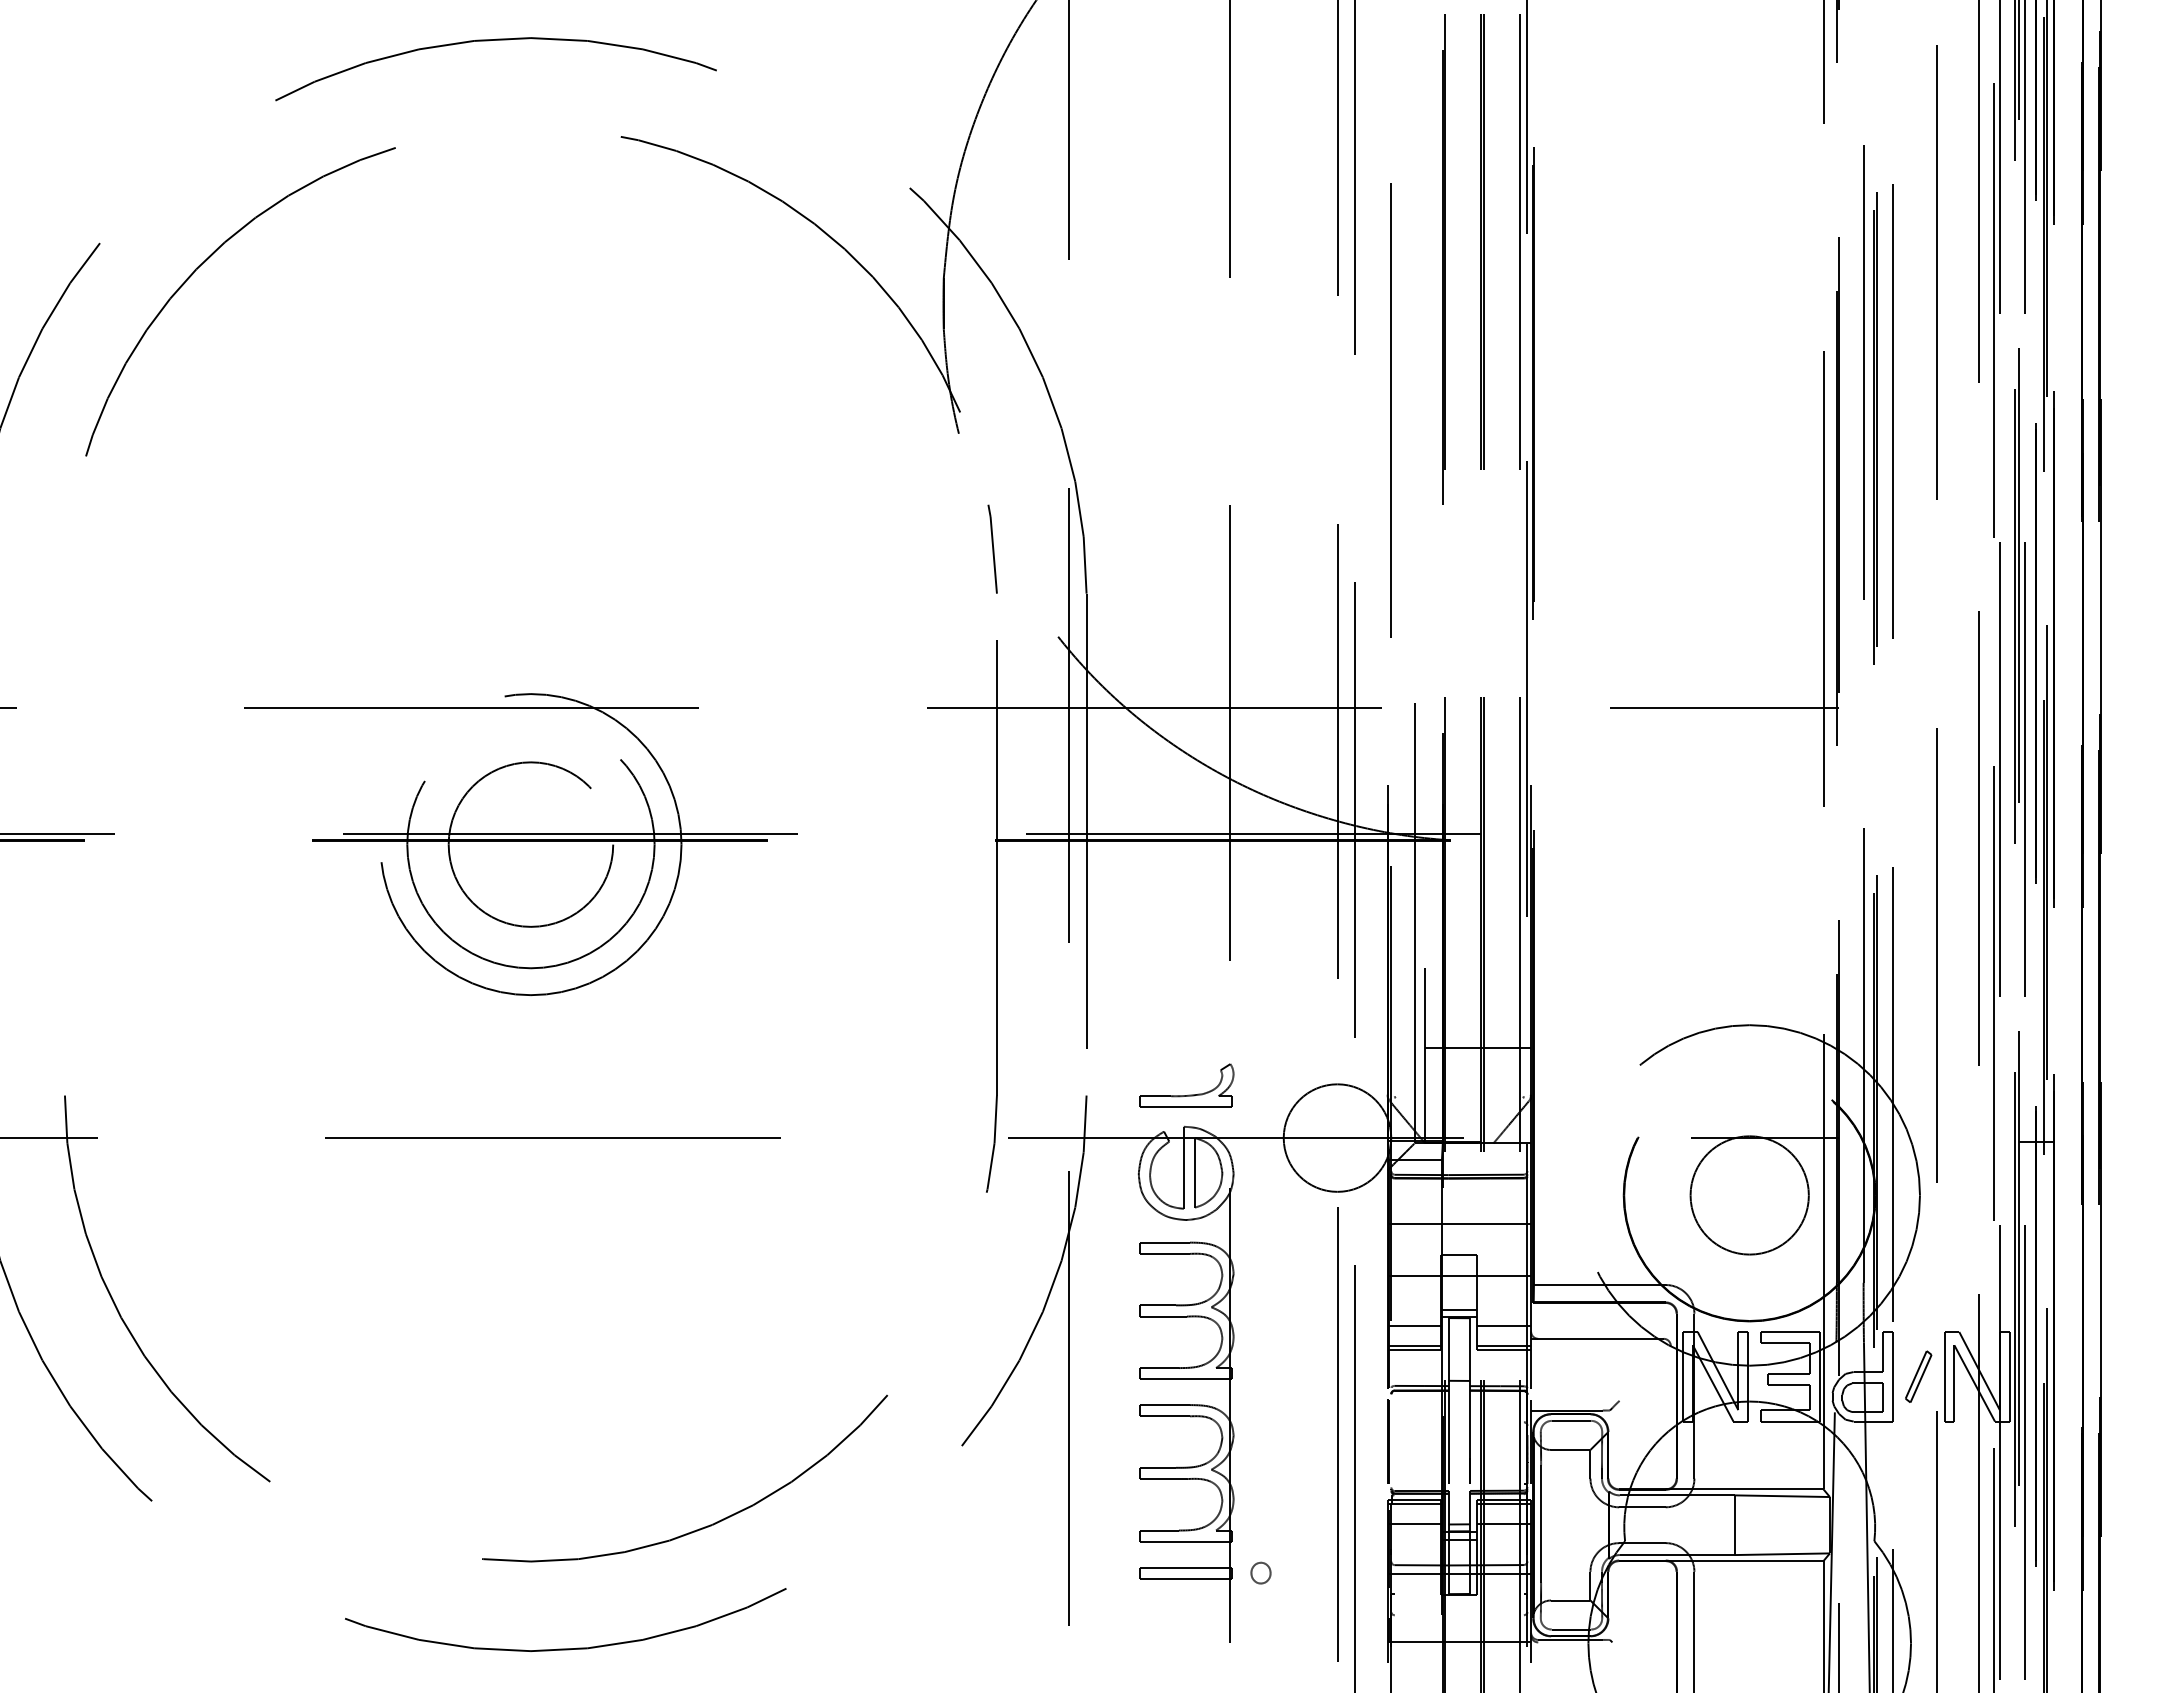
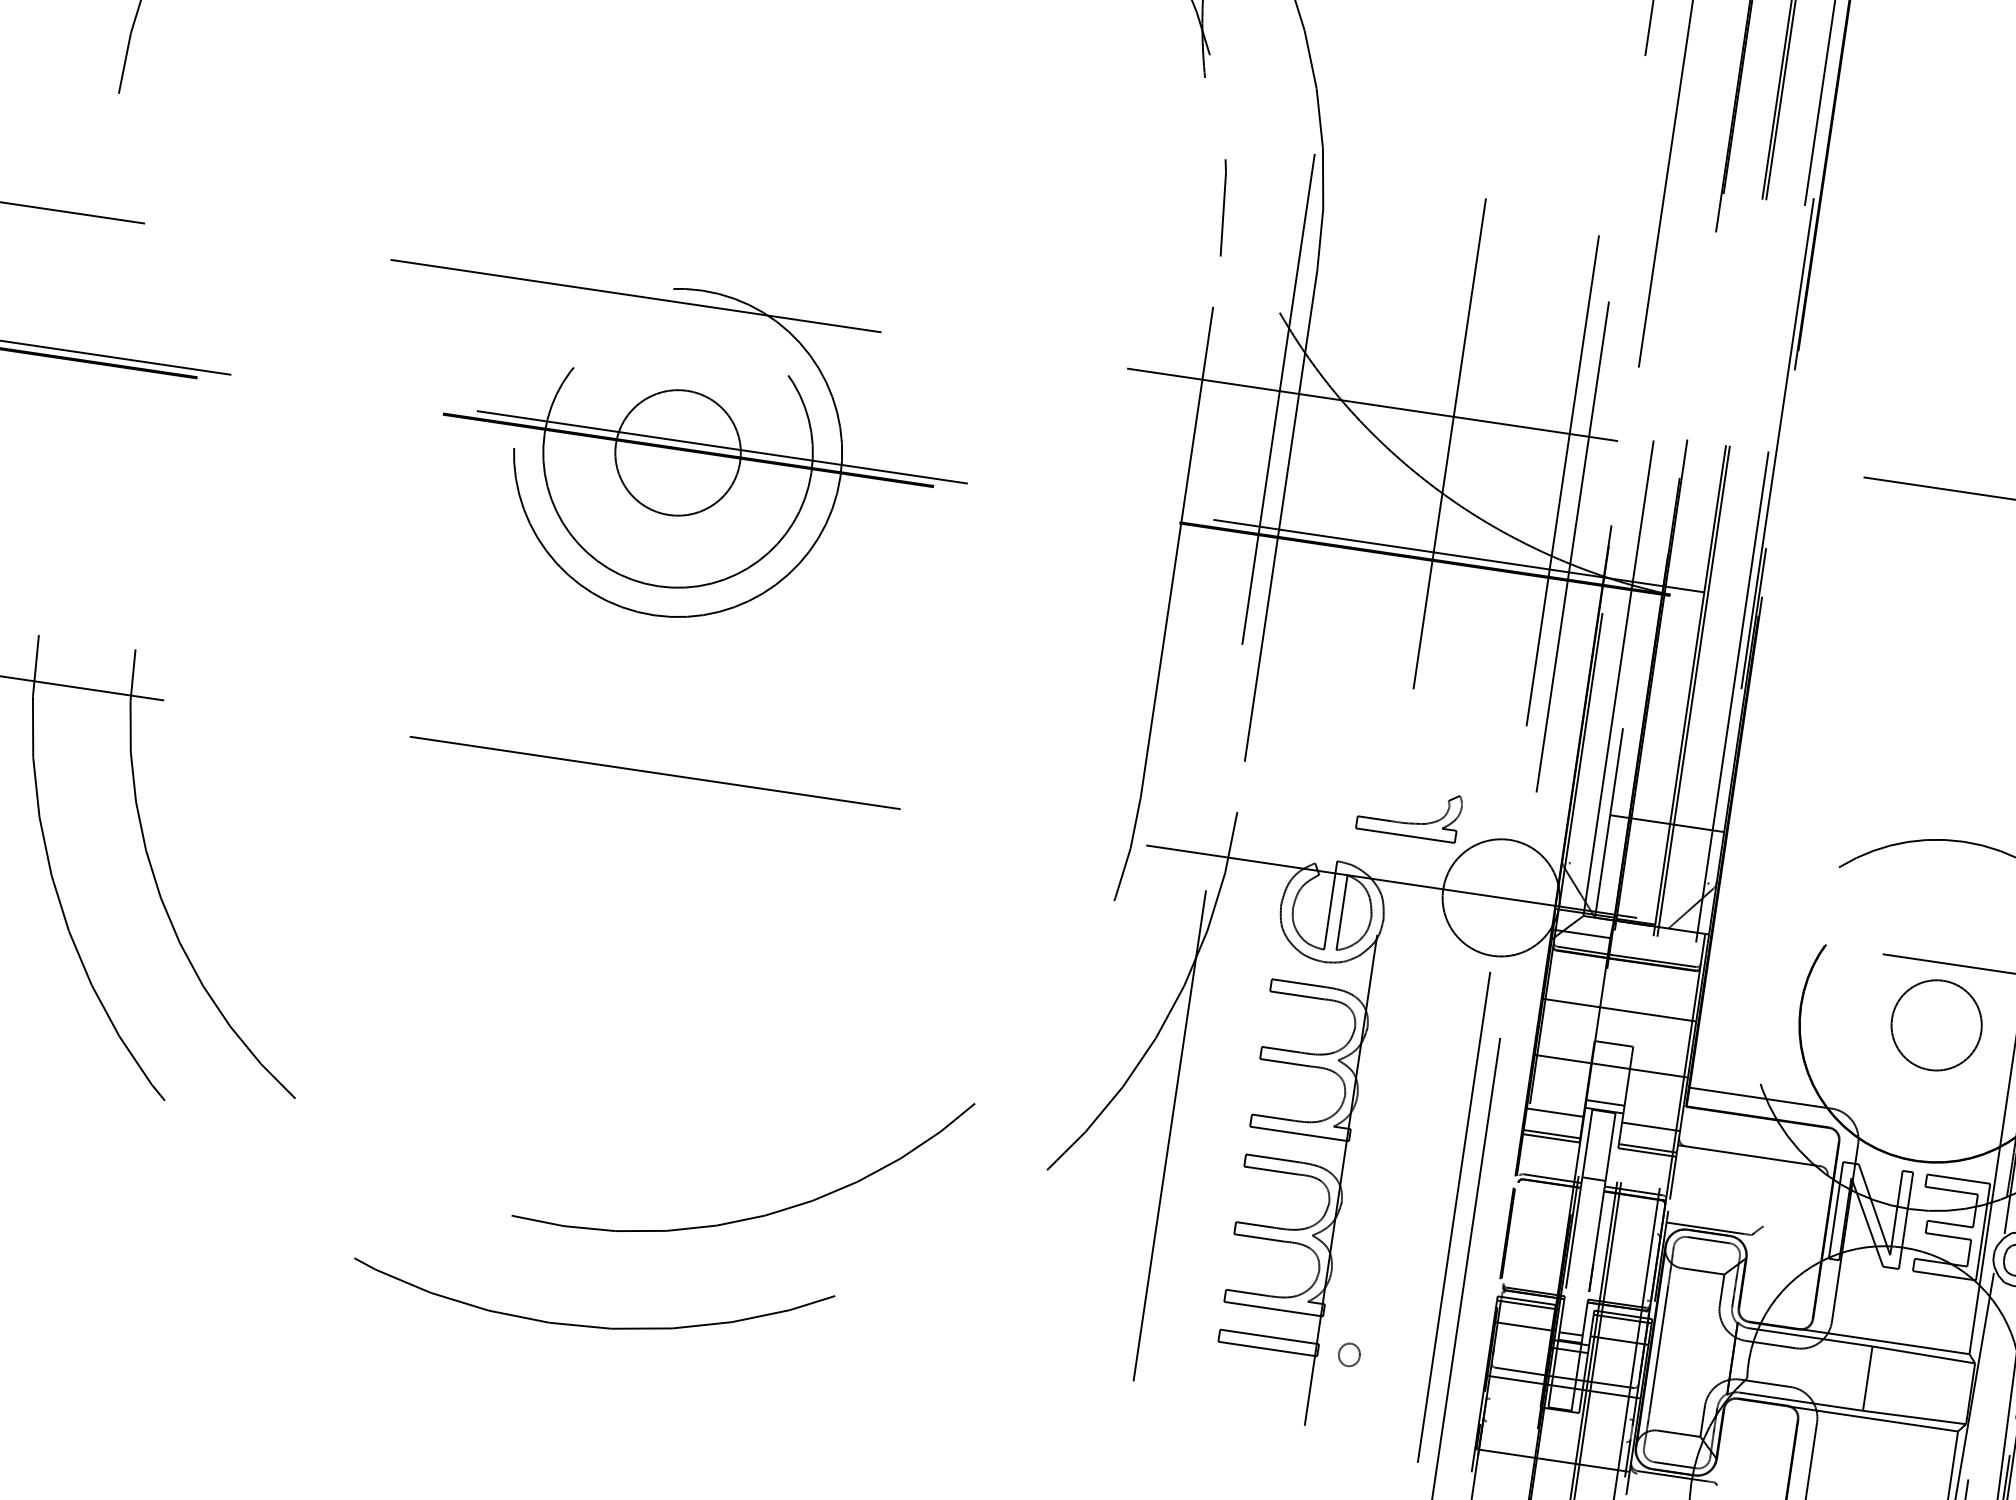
circle: (530, 844) -> (677, 452), size x0.7
part: (1188, 1094) -> (1409, 822), moved
circle: (1749, 1195) -> (1936, 1025), size x0.7

